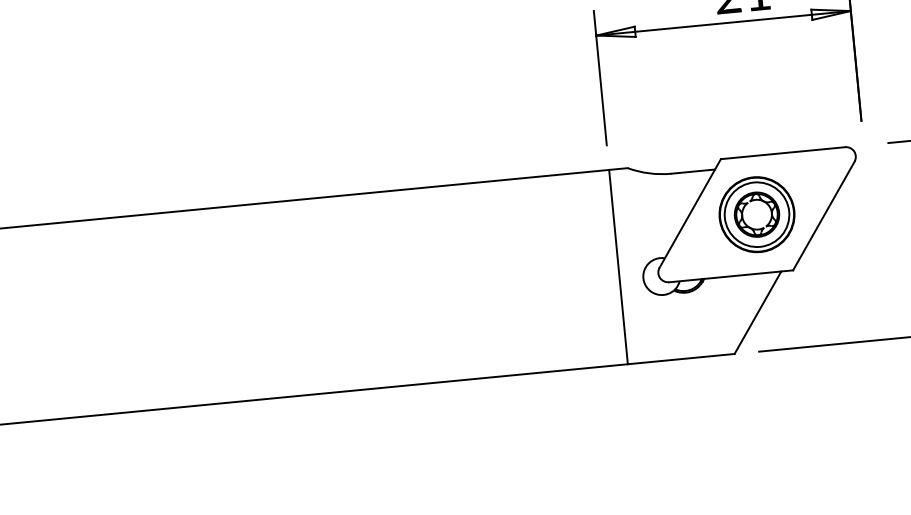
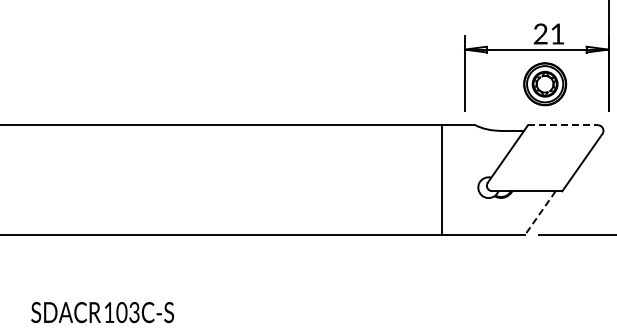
line: (782, 153) -> (562, 125), solid -> dashed
part: (757, 215) -> (545, 84), moved
line: (619, 265) -> (442, 179), moved
line: (758, 313) -> (540, 213), solid -> dashed

